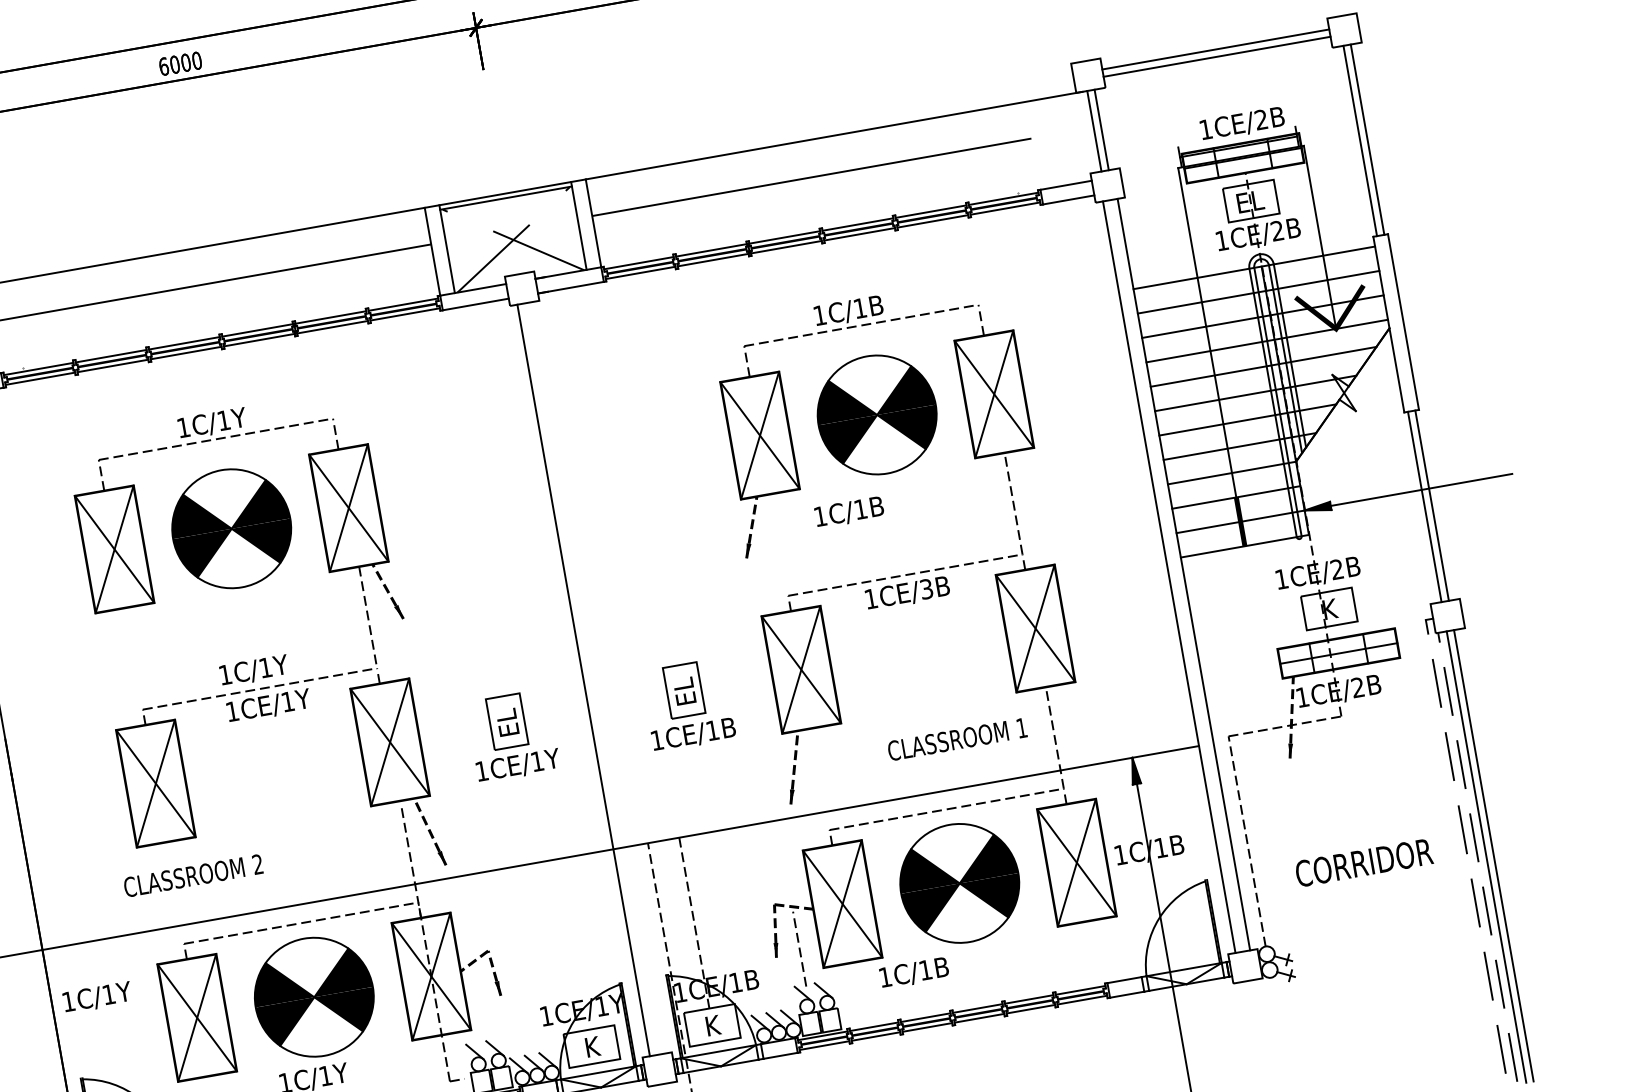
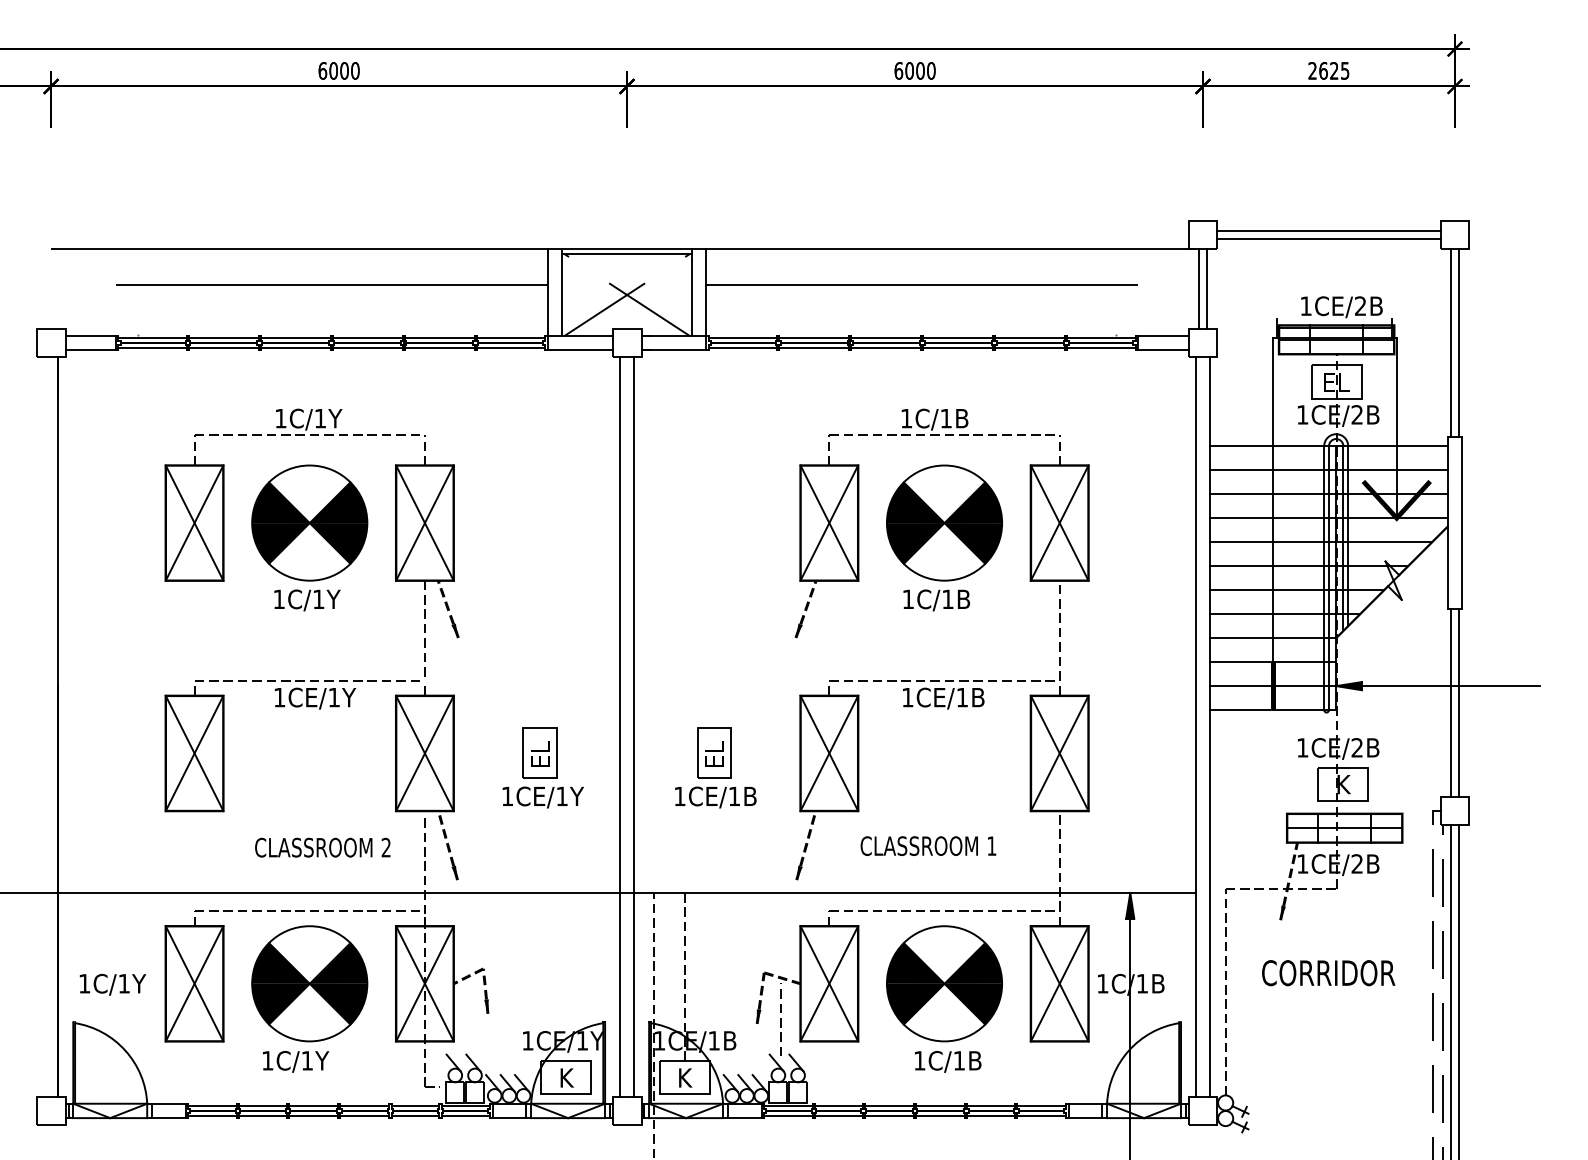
text: (849, 512) -> (936, 600), moved
text: (926, 589) -> (962, 697), 1CE/3B -> 1CE/1B
text: (254, 670) -> (307, 600), moved
line: (598, 677) -> (634, 726), added
text: (957, 738) -> (928, 845), moved
text: (1364, 863) -> (1328, 973), moved
text: (193, 875) -> (322, 847), moved
text: (914, 972) -> (948, 1061), moved
text: (97, 997) -> (112, 984), moved

